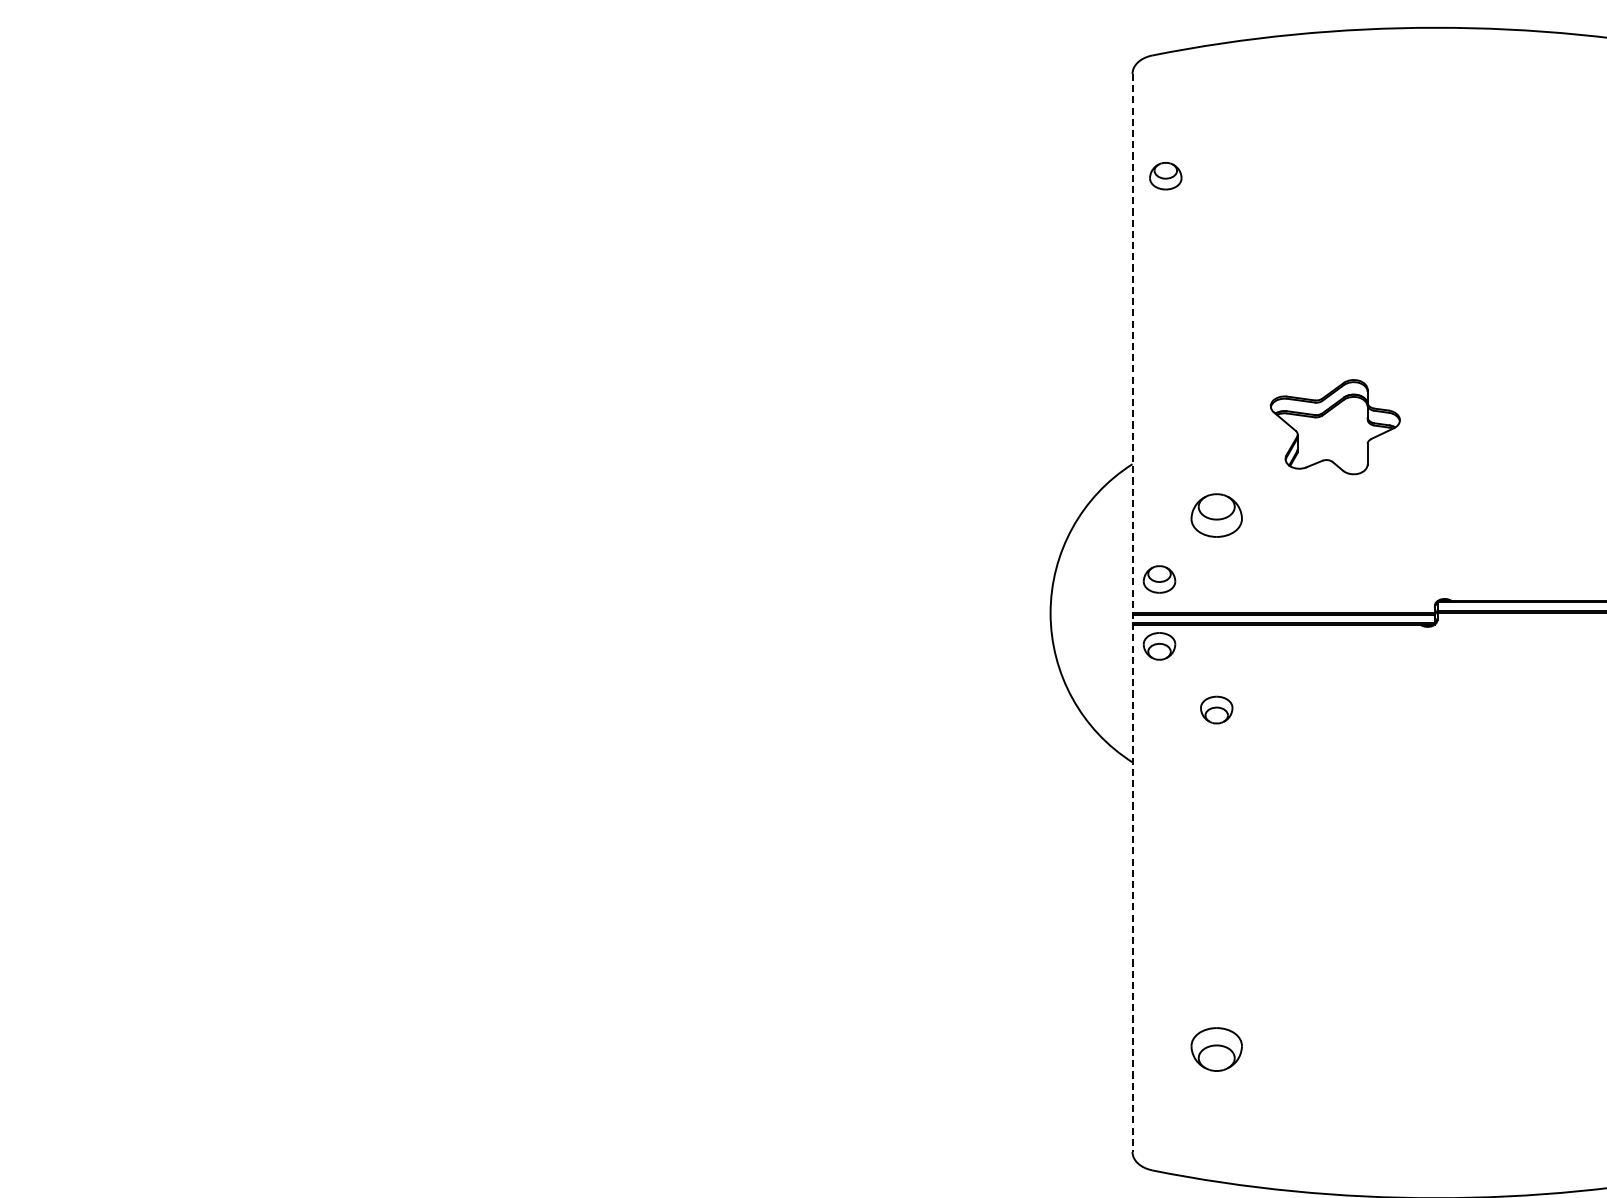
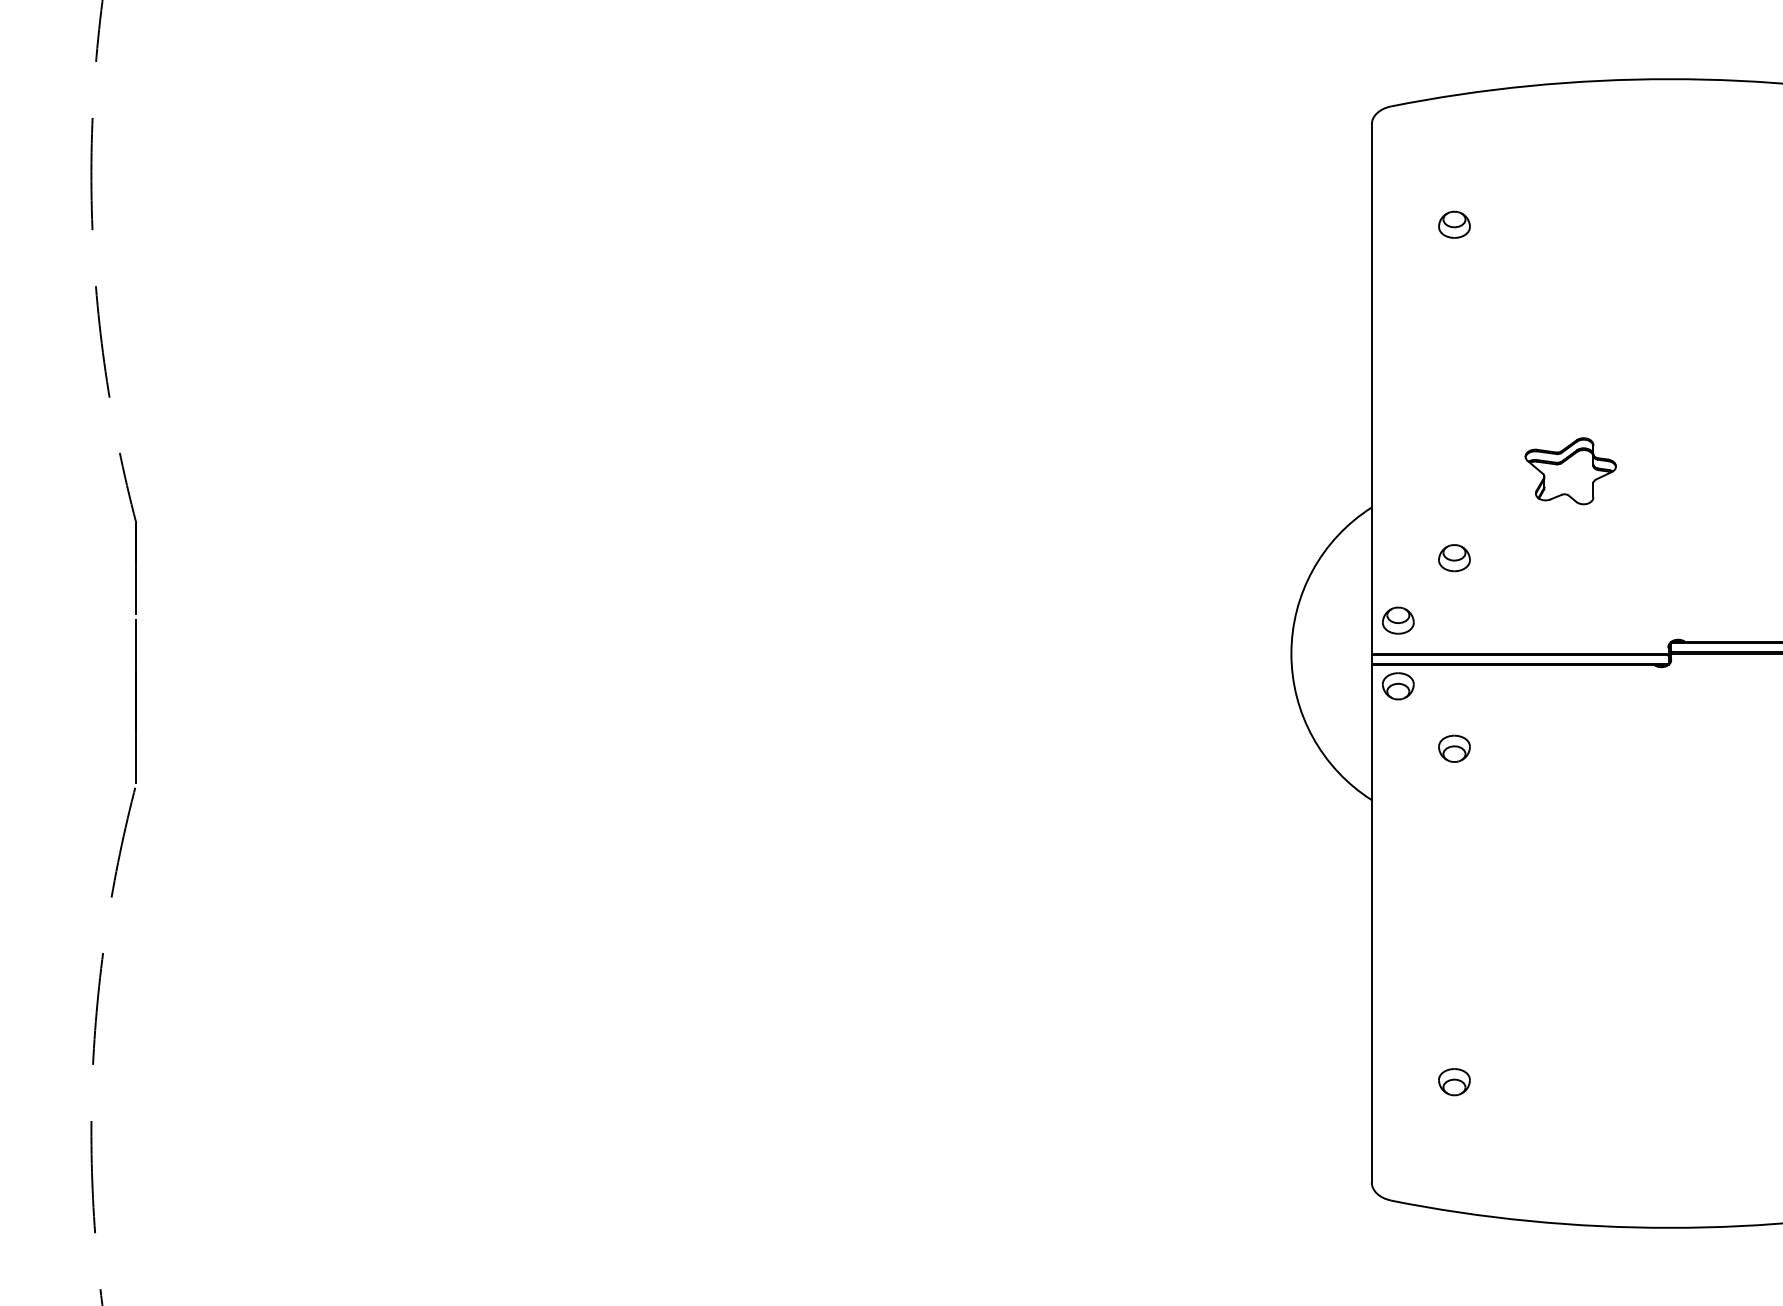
part: (1165, 175) -> (1454, 224), moved
part: (1334, 427) -> (1570, 471), size x0.71
part: (1216, 516) -> (1454, 558), size x0.62
line: (1132, 612) -> (1371, 653), dashed -> solid
part: (1216, 1050) -> (1454, 1082), size x0.62

